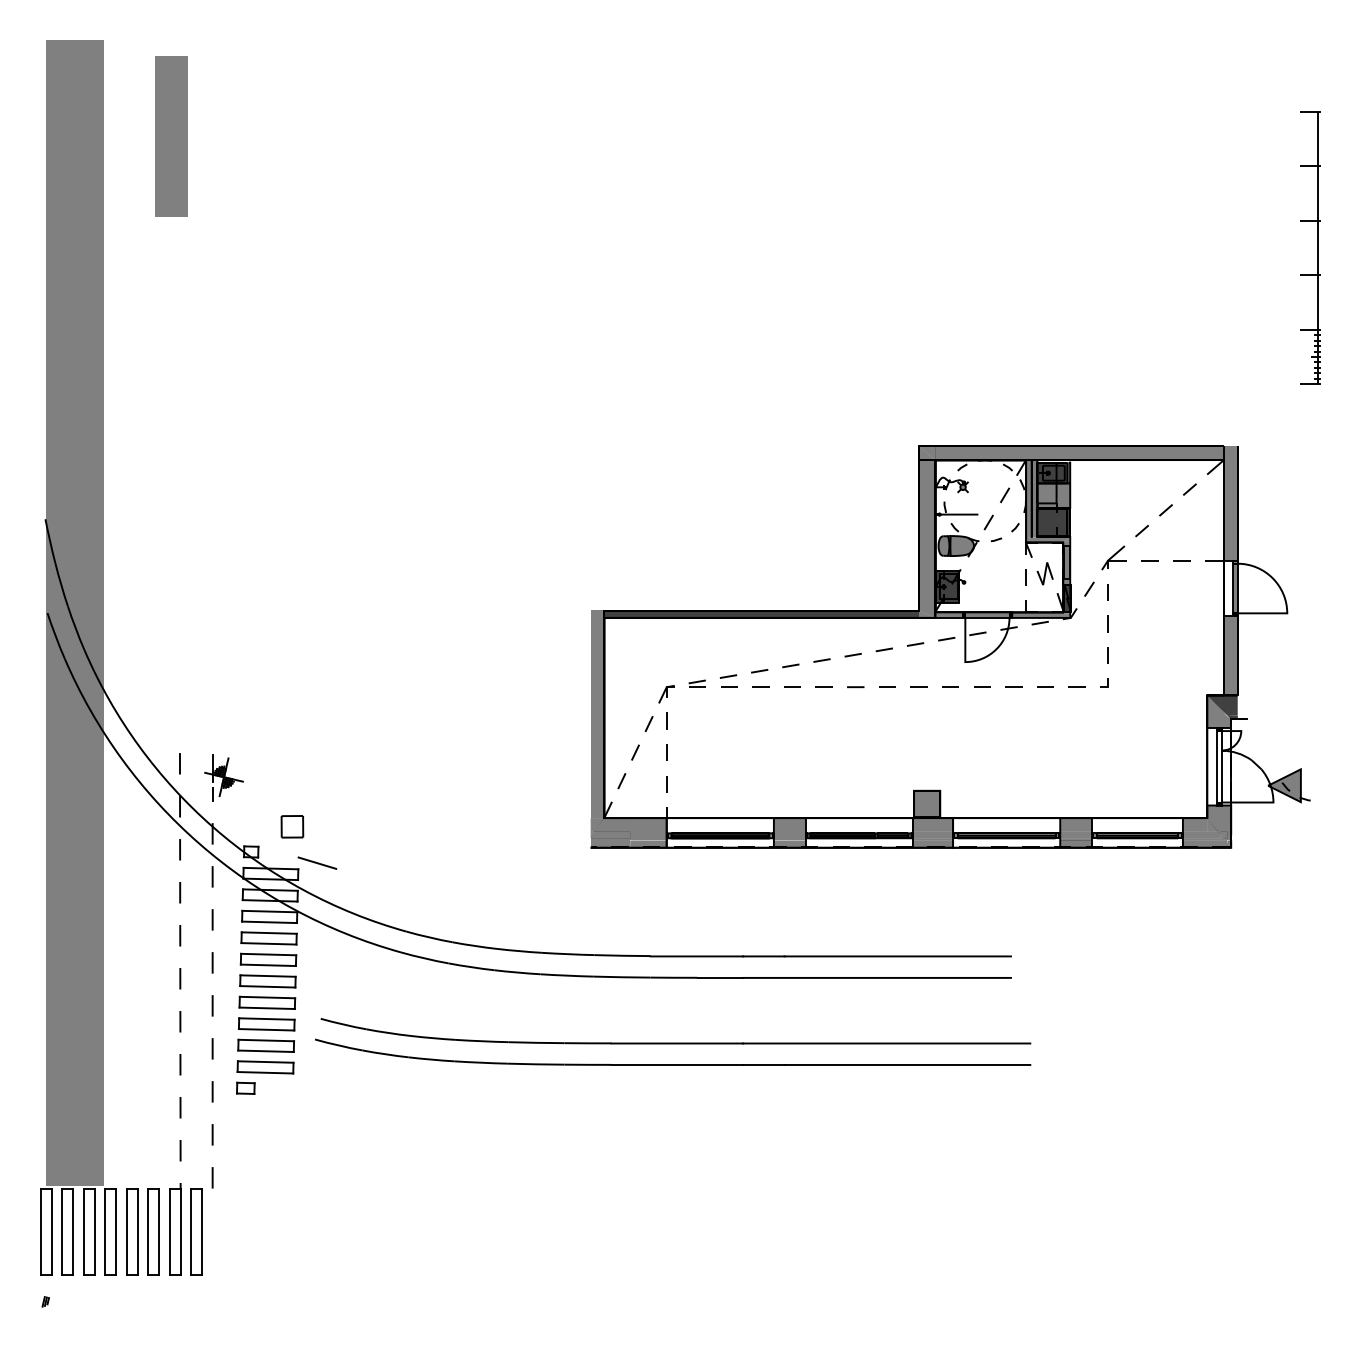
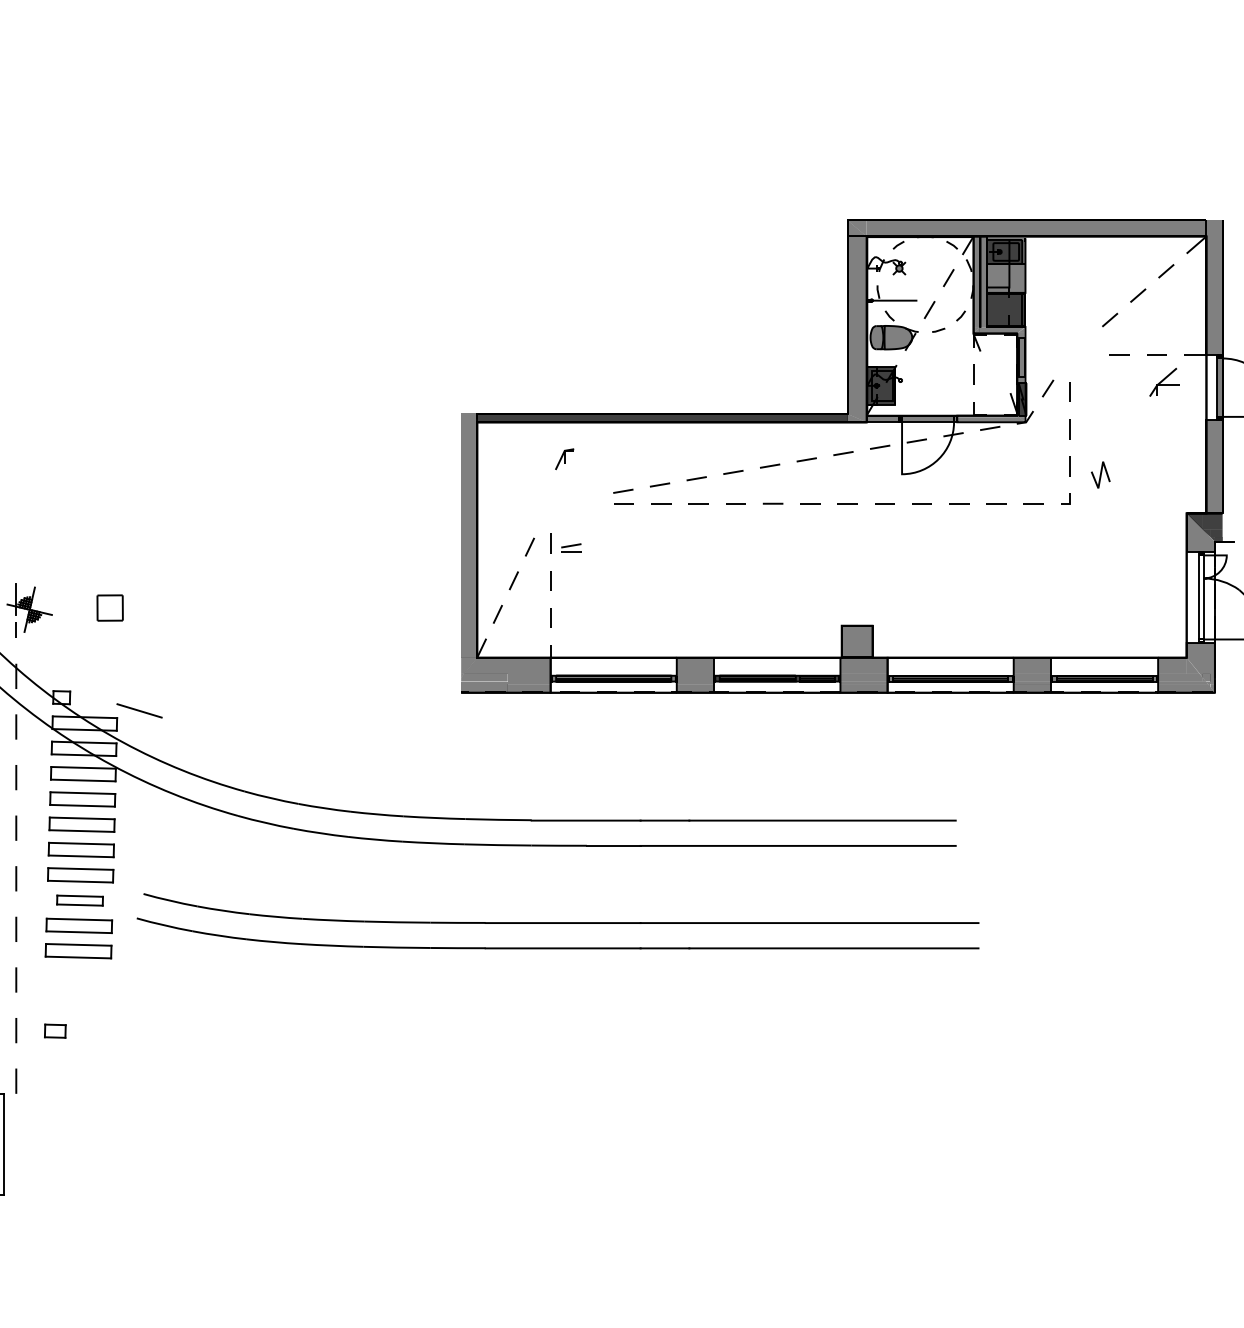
part: (1113, 557) -> (1163, 381), moved
line: (1044, 573) -> (1099, 474), moved
part: (696, 683) -> (570, 547), moved
part: (666, 694) -> (564, 459), moved
part: (292, 826) -> (110, 607), moved
part: (266, 1024) -> (79, 900), size x0.7
part: (245, 1087) -> (54, 1030), moved

